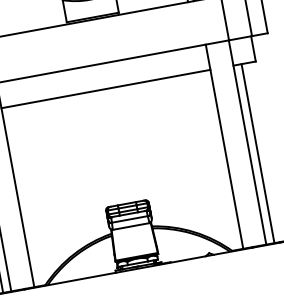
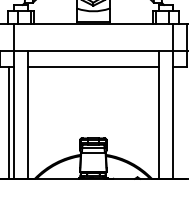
line: (257, 153) -> (177, 122), removed

